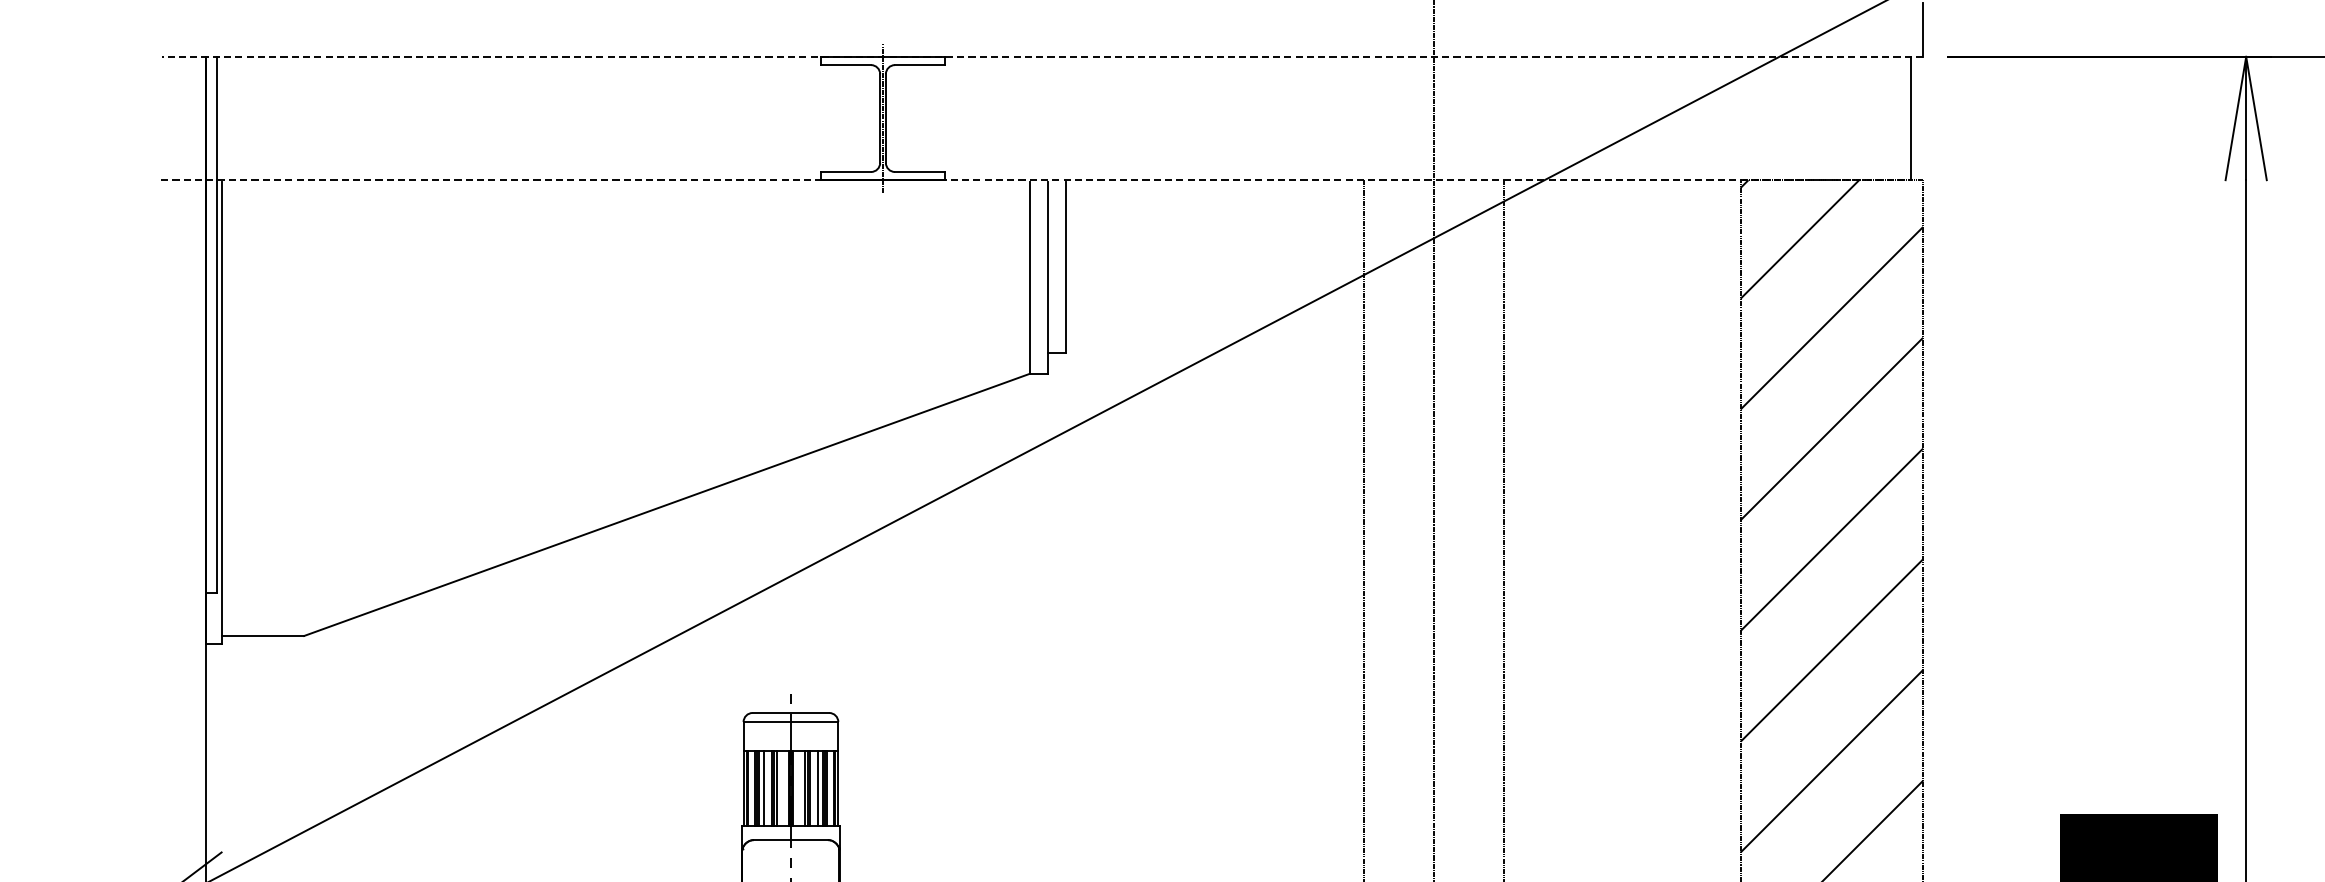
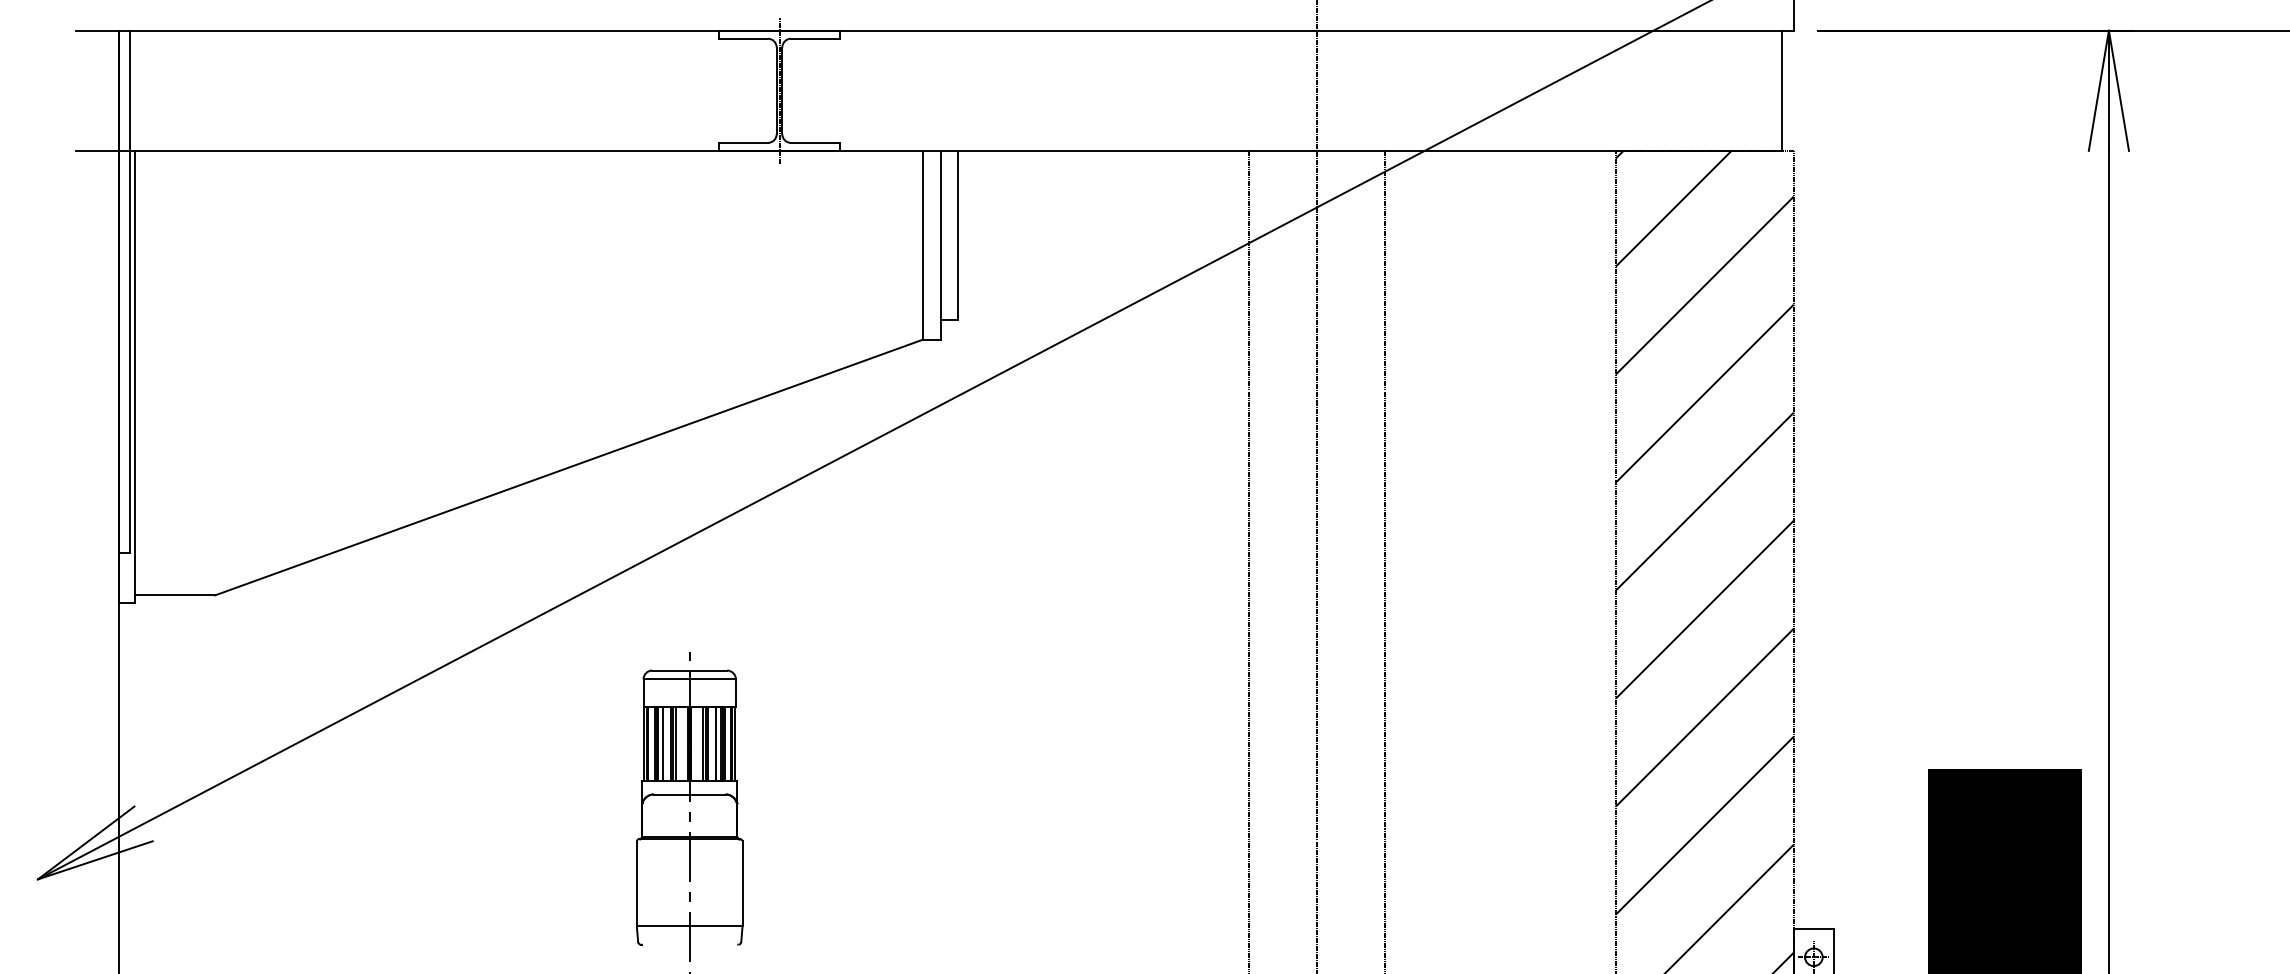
line: (1041, 56) -> (934, 30), dashed -> solid
line: (1036, 179) -> (929, 150), dashed -> solid

